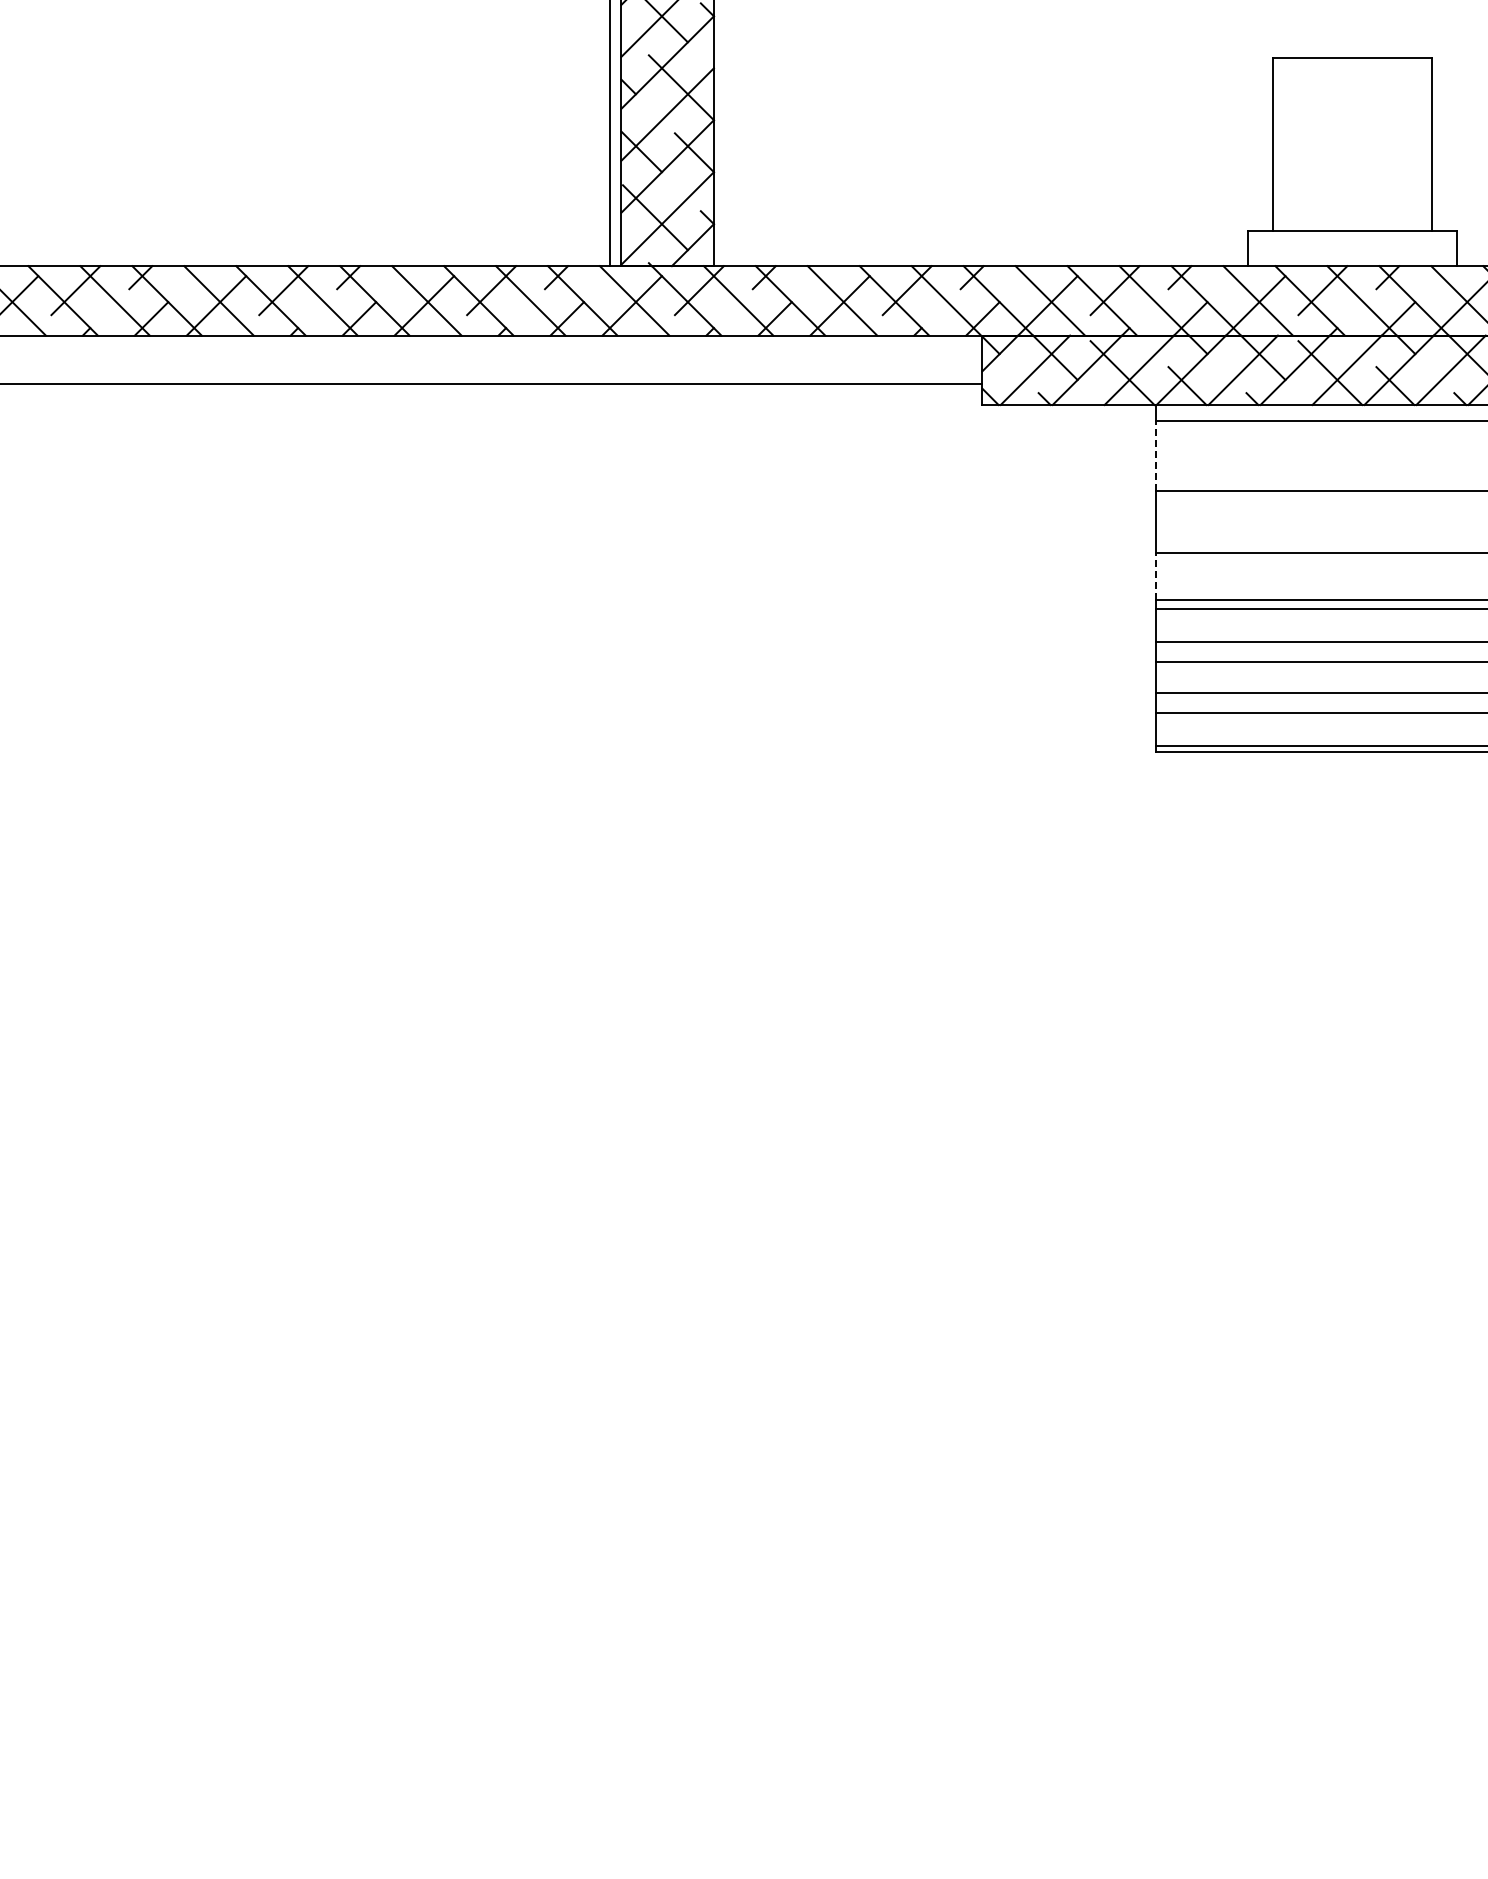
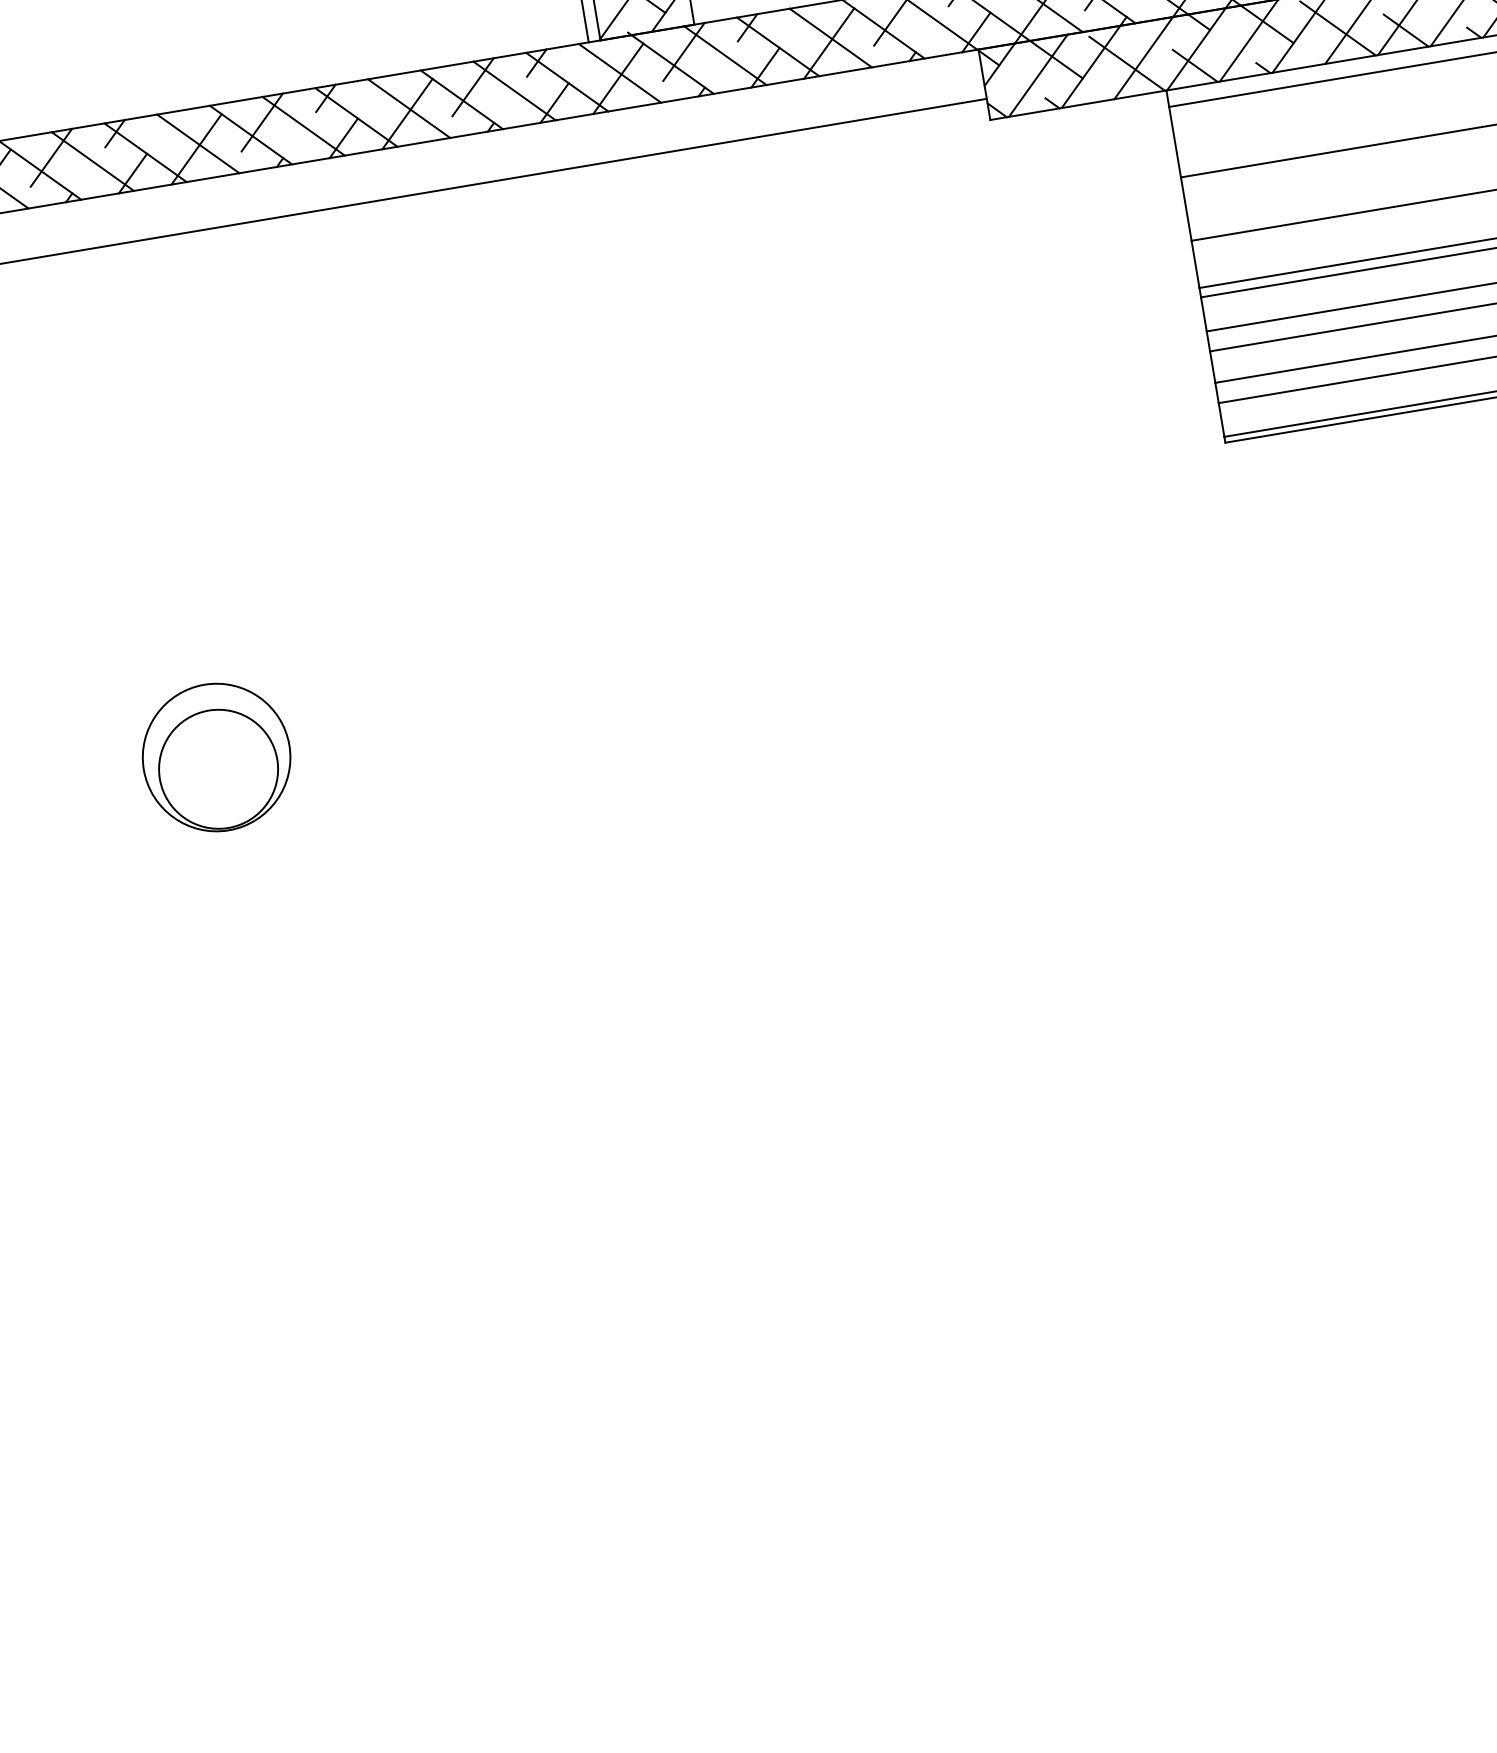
line: (1155, 455) -> (1174, 141), dashed -> solid
line: (1155, 575) -> (1194, 263), dashed -> solid
part: (137, 891) -> (215, 756), added

